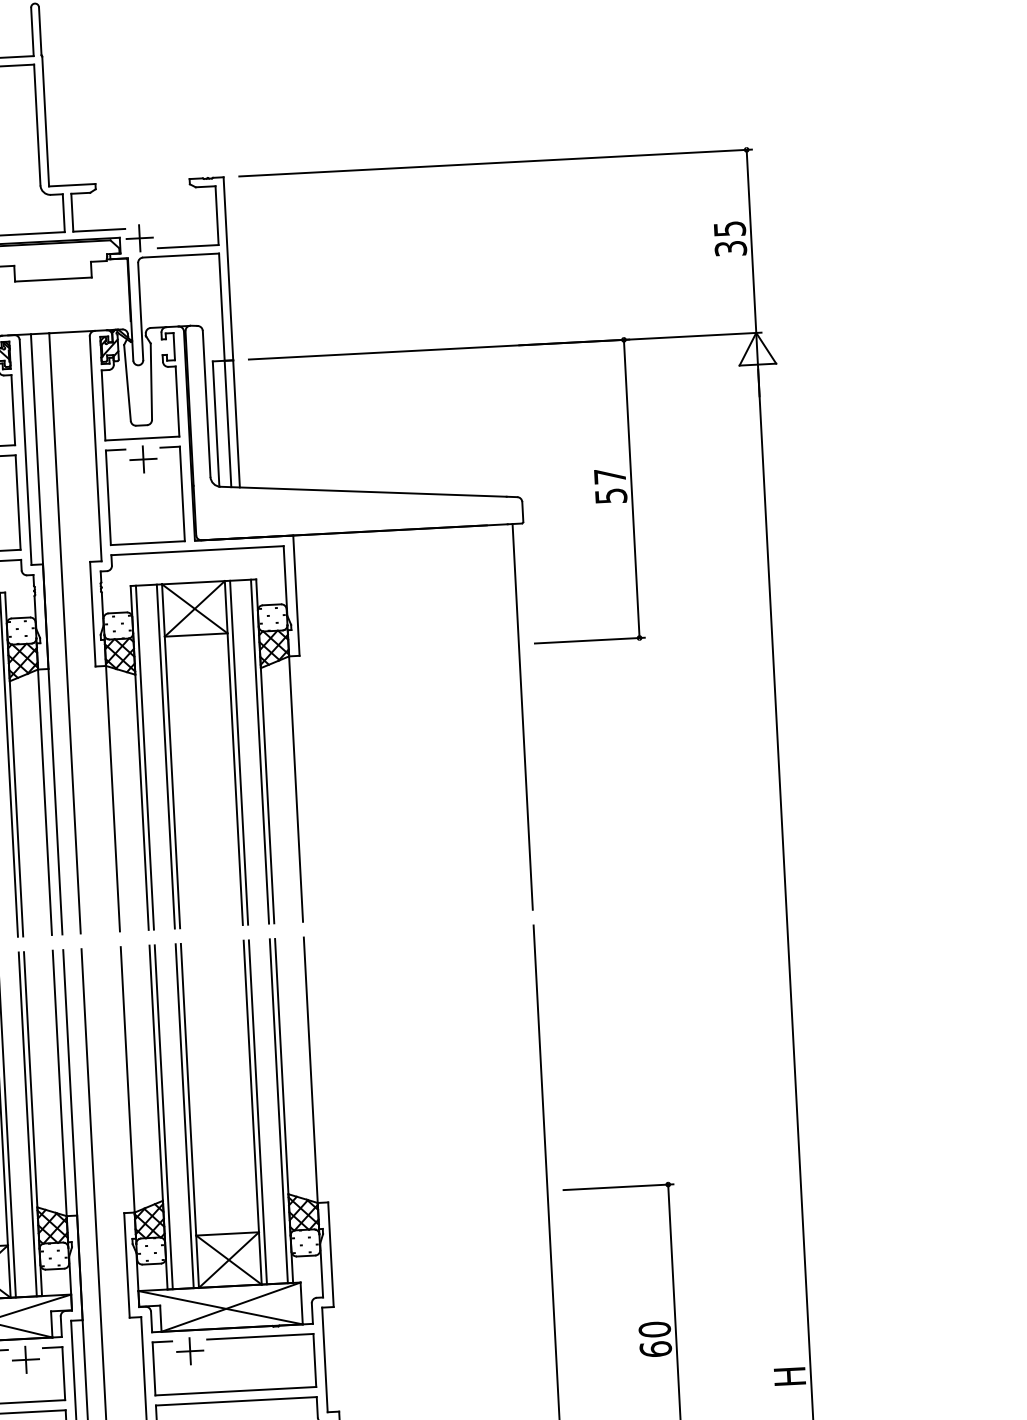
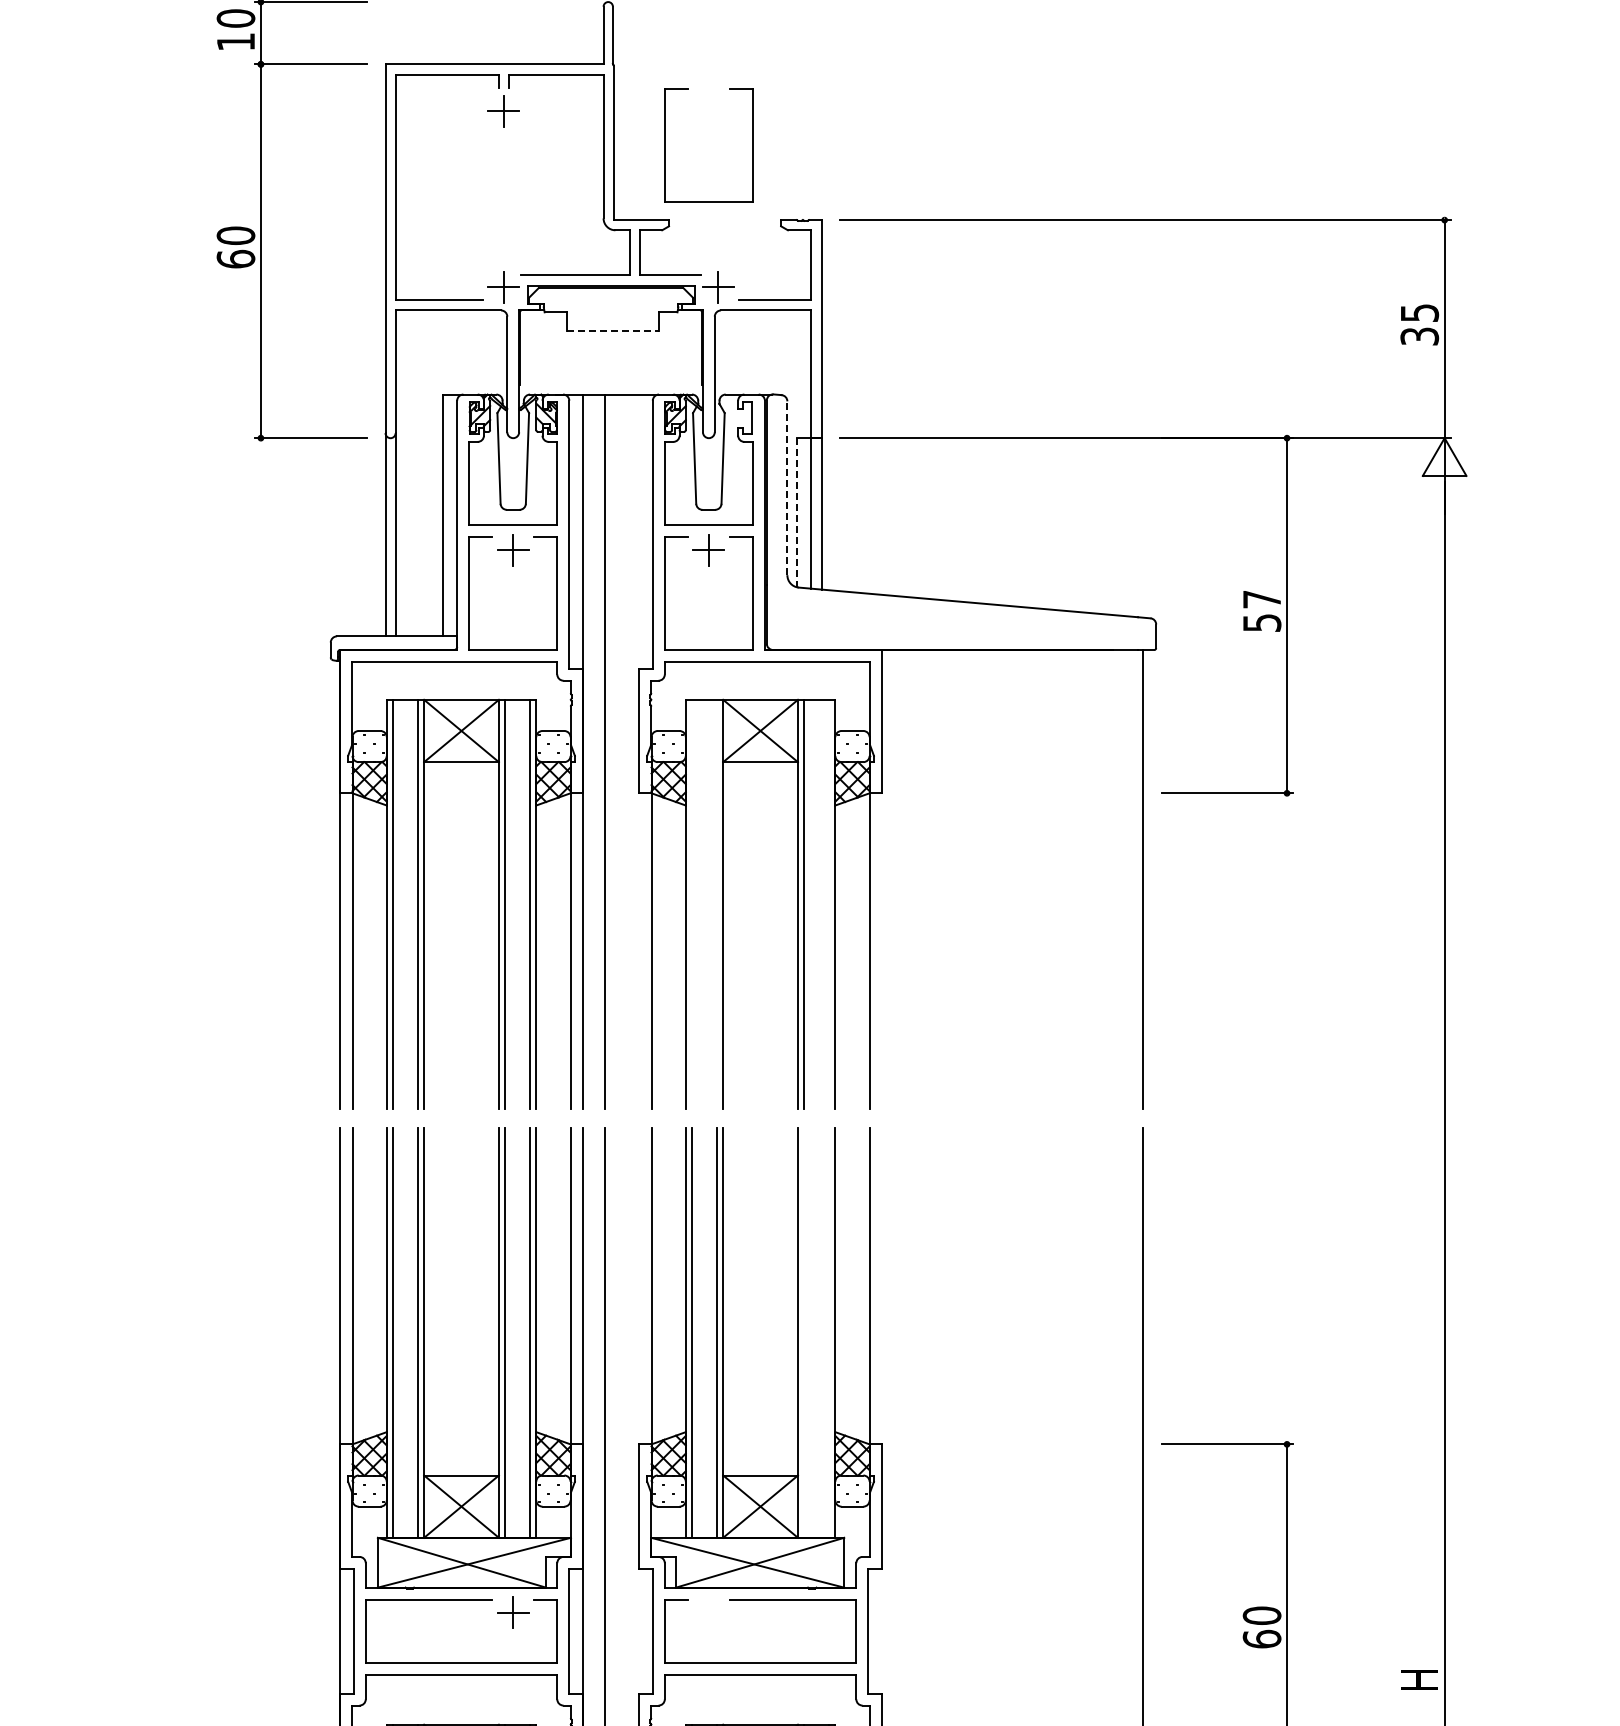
part: (89, 121) -> (665, 145), added
line: (53, 279) -> (613, 331), solid -> dashed
line: (206, 404) -> (787, 488), solid -> dashed
line: (216, 423) -> (797, 512), solid -> dashed
line: (260, 751) -> (829, 904), removed
line: (165, 756) -> (716, 904), removed
line: (145, 757) -> (692, 904), removed
line: (279, 1110) -> (829, 1332), removed
line: (258, 1111) -> (804, 1332), removed
part: (189, 1351) -> (708, 1612), removed

